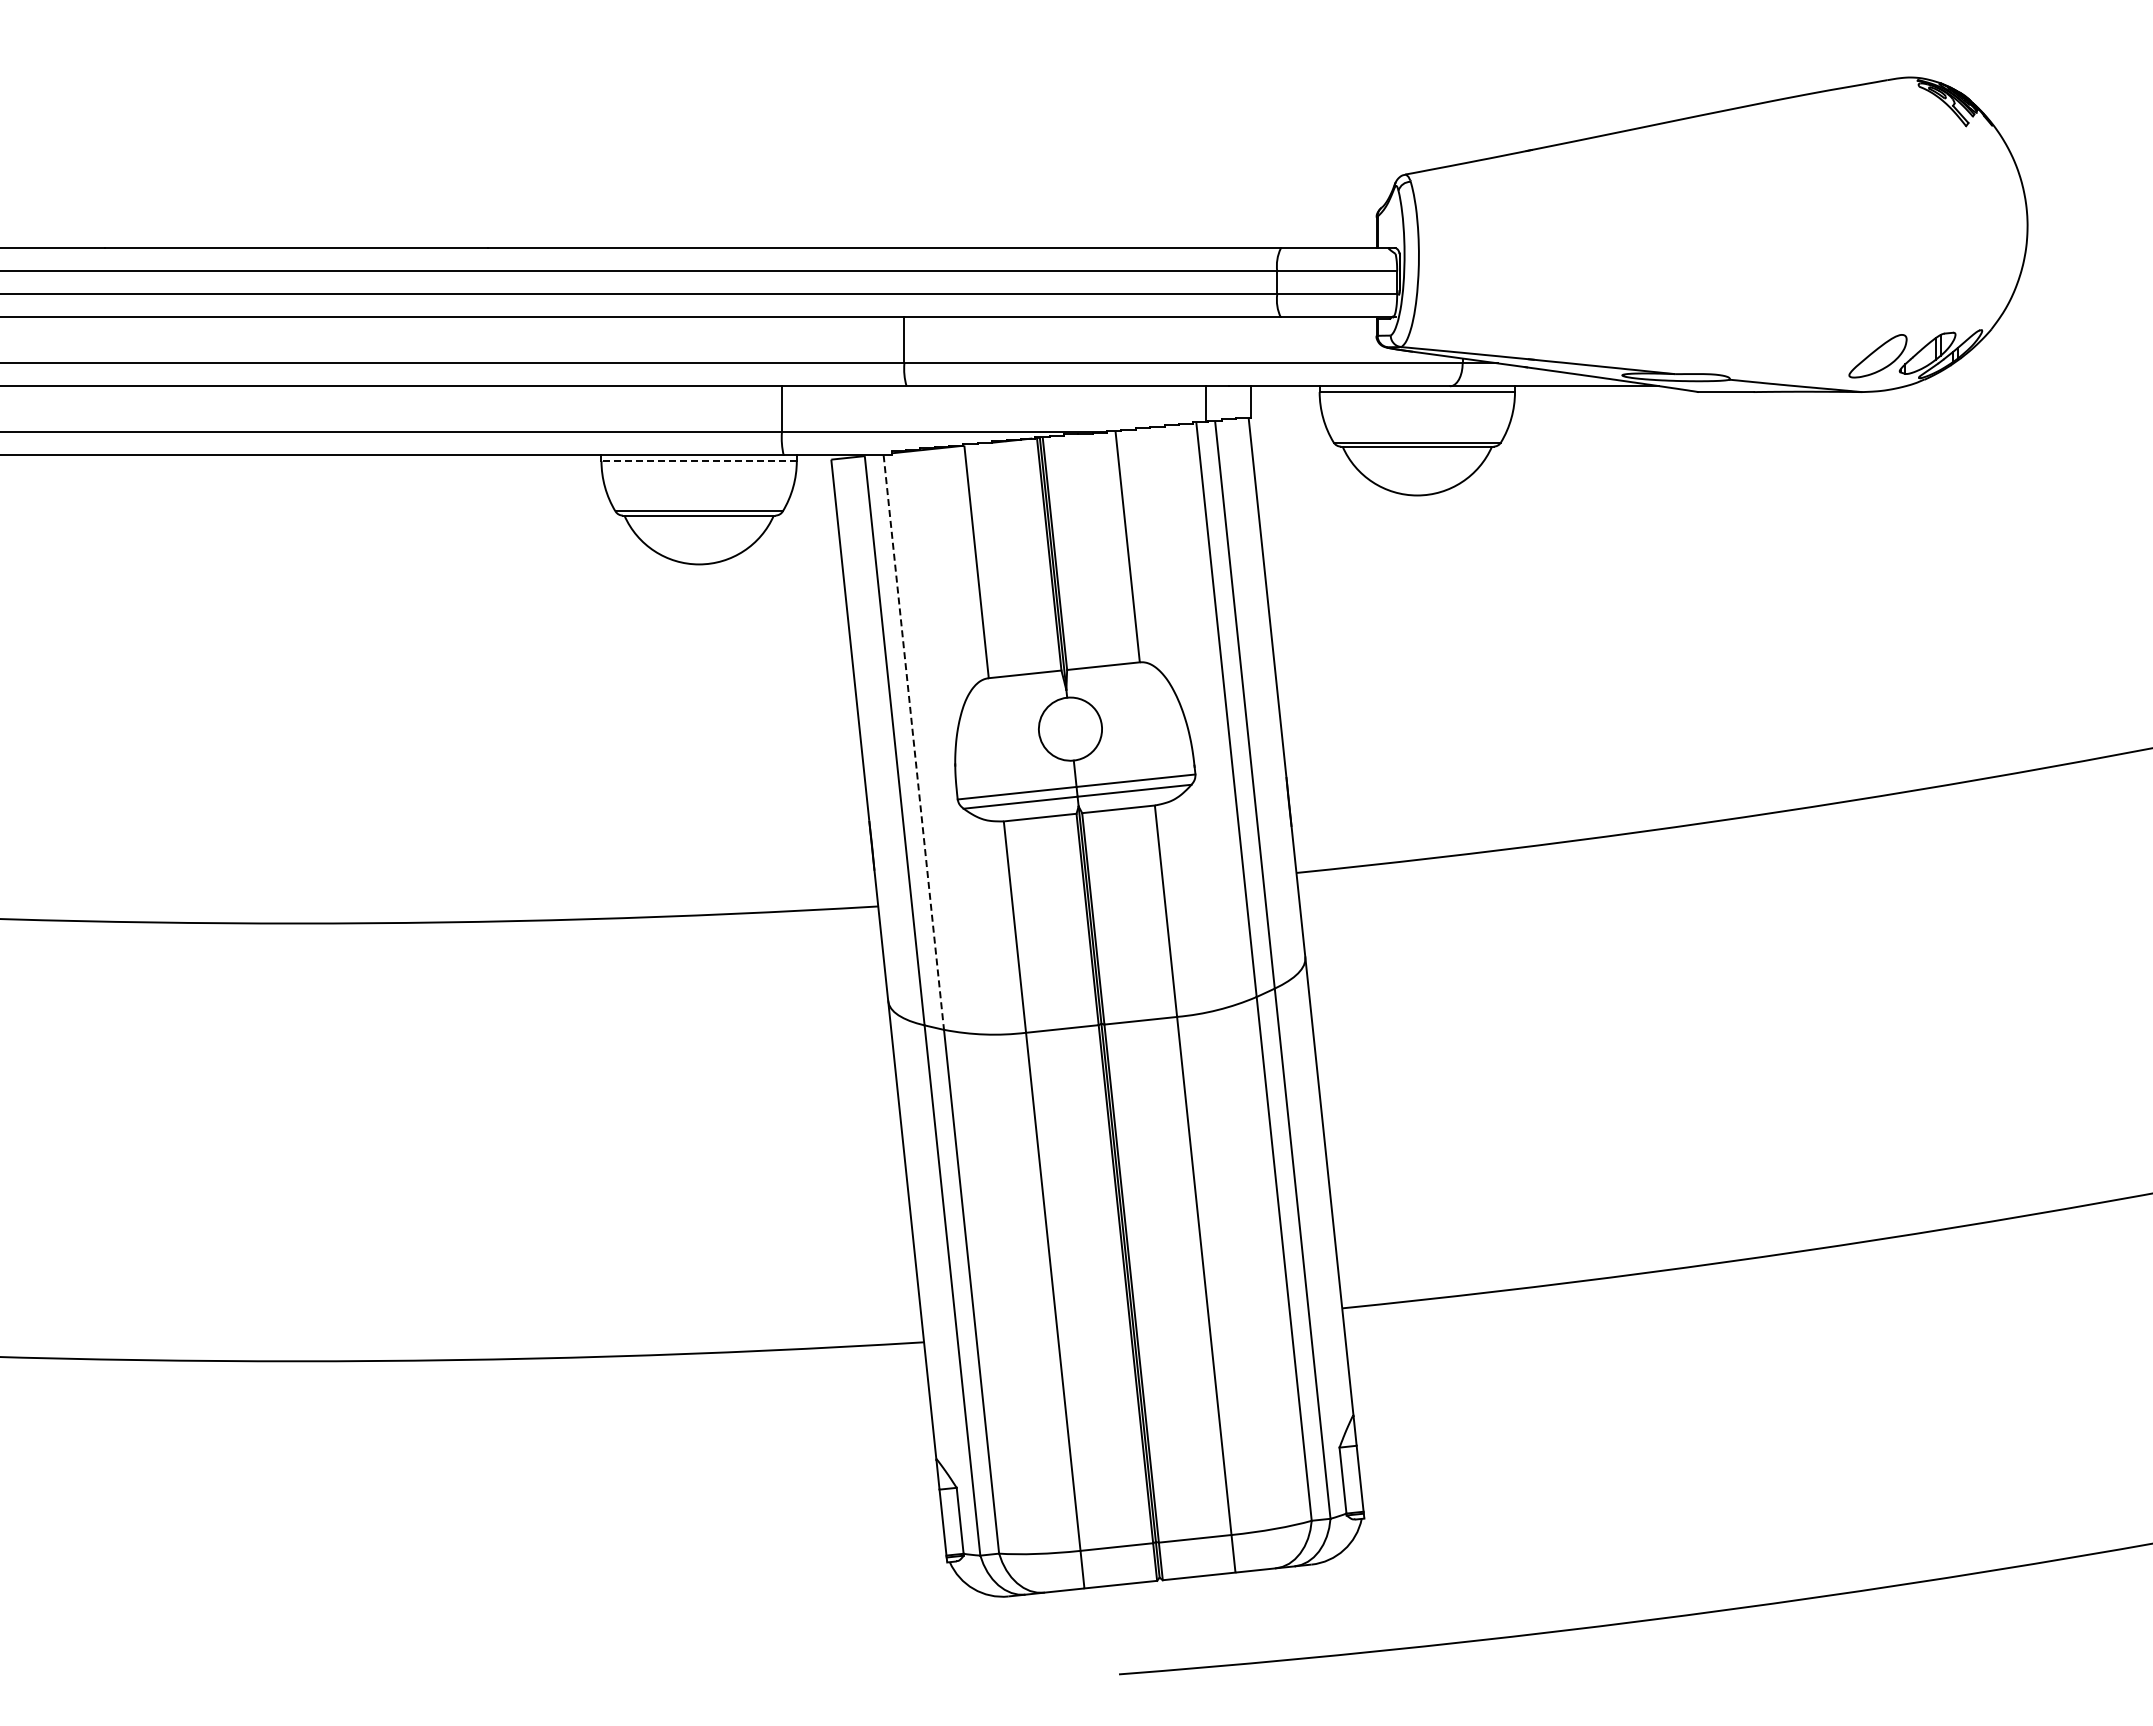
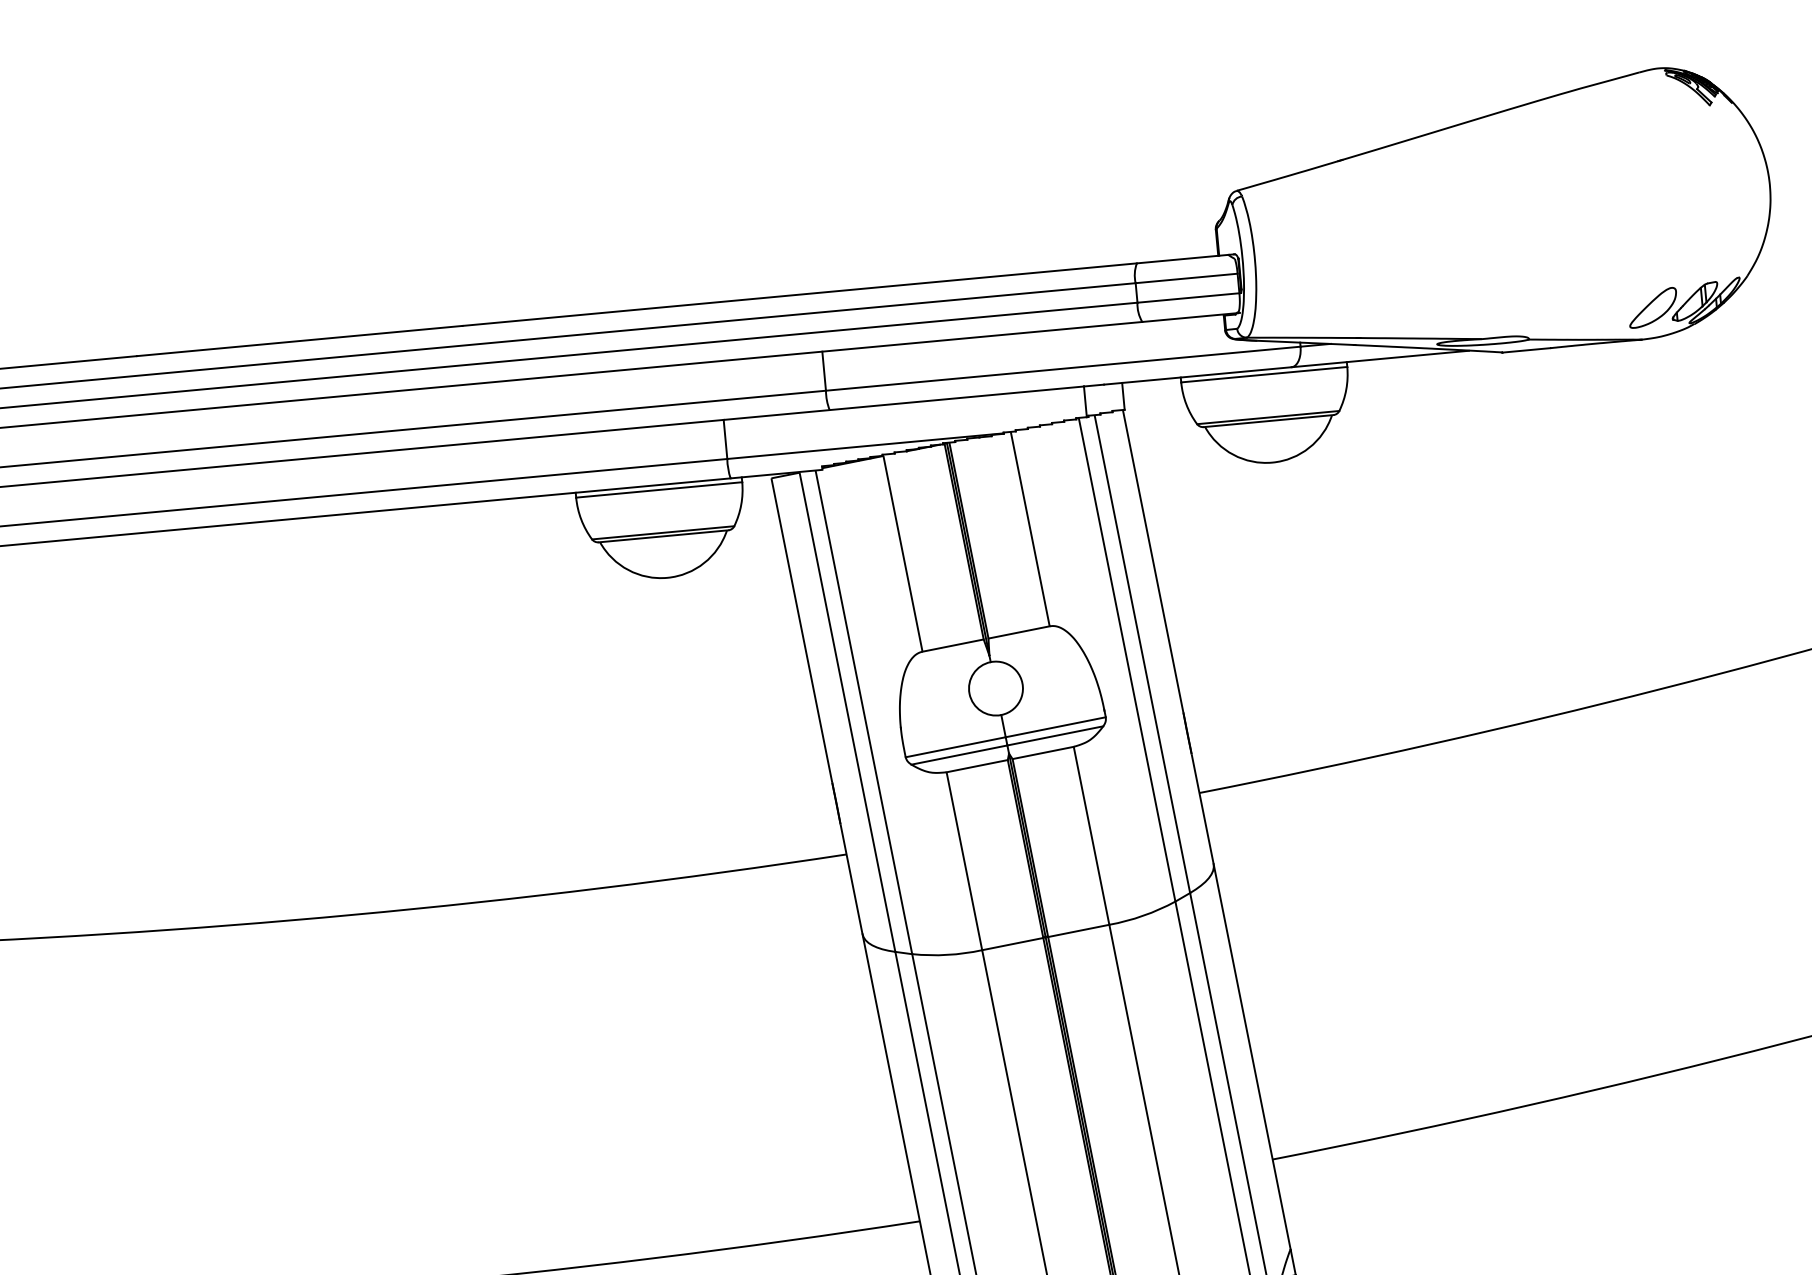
line: (699, 461) -> (659, 490), dashed -> solid
line: (913, 742) -> (863, 712), dashed -> solid

